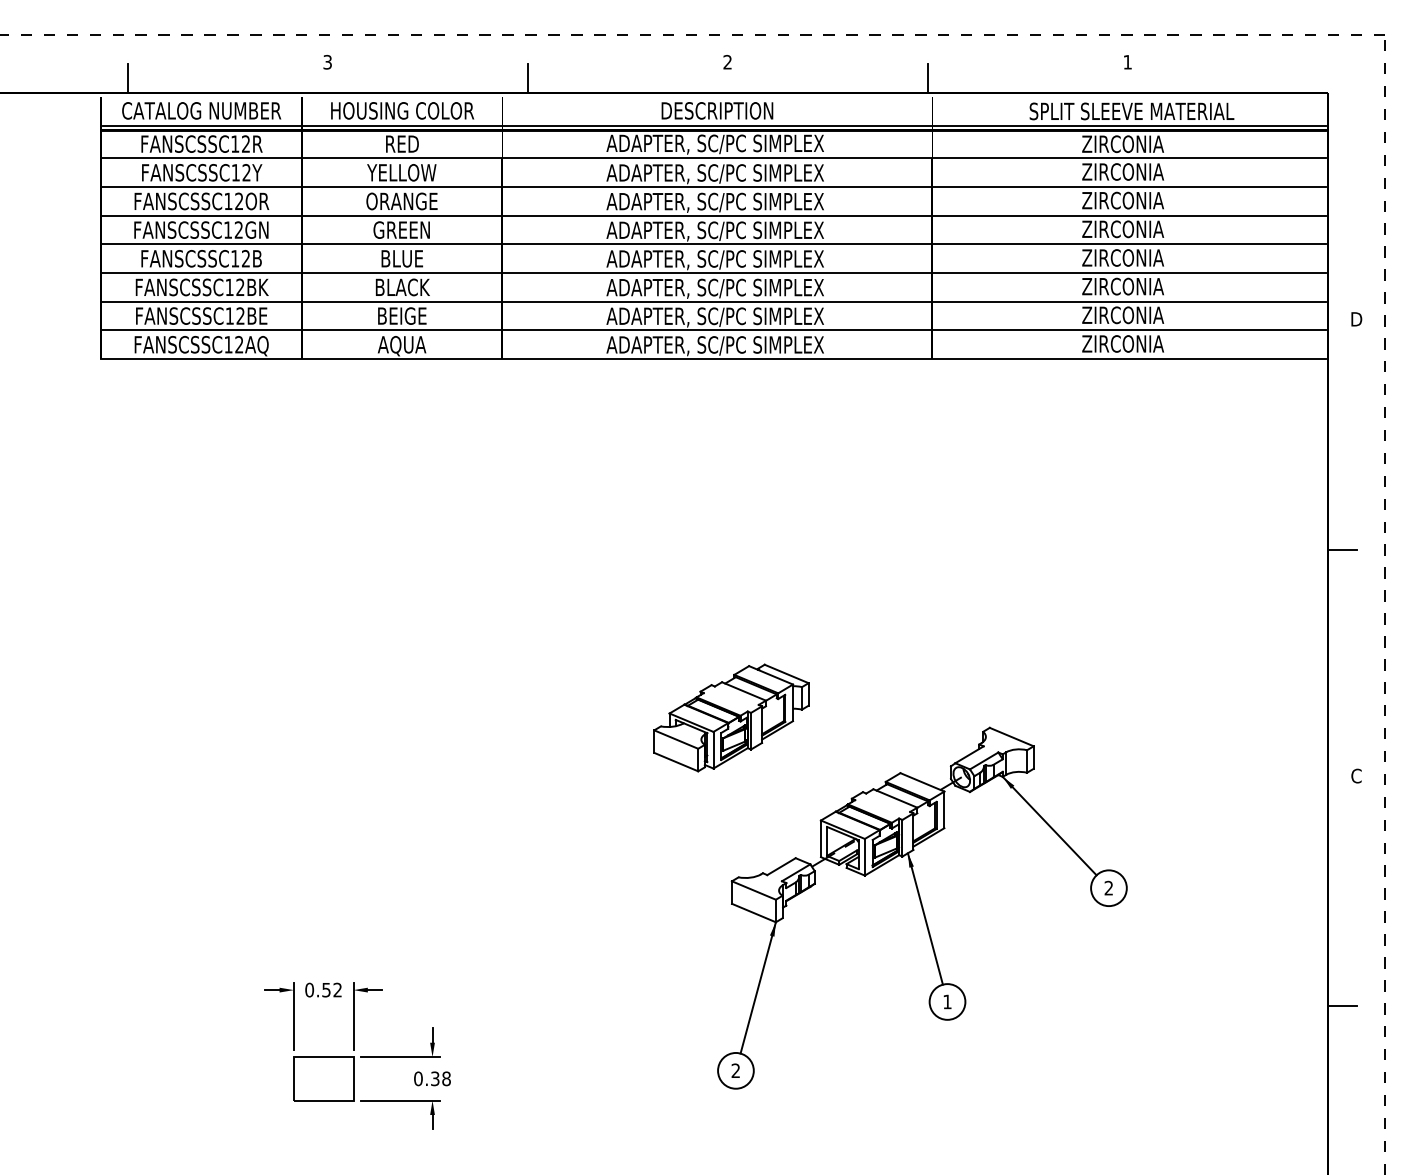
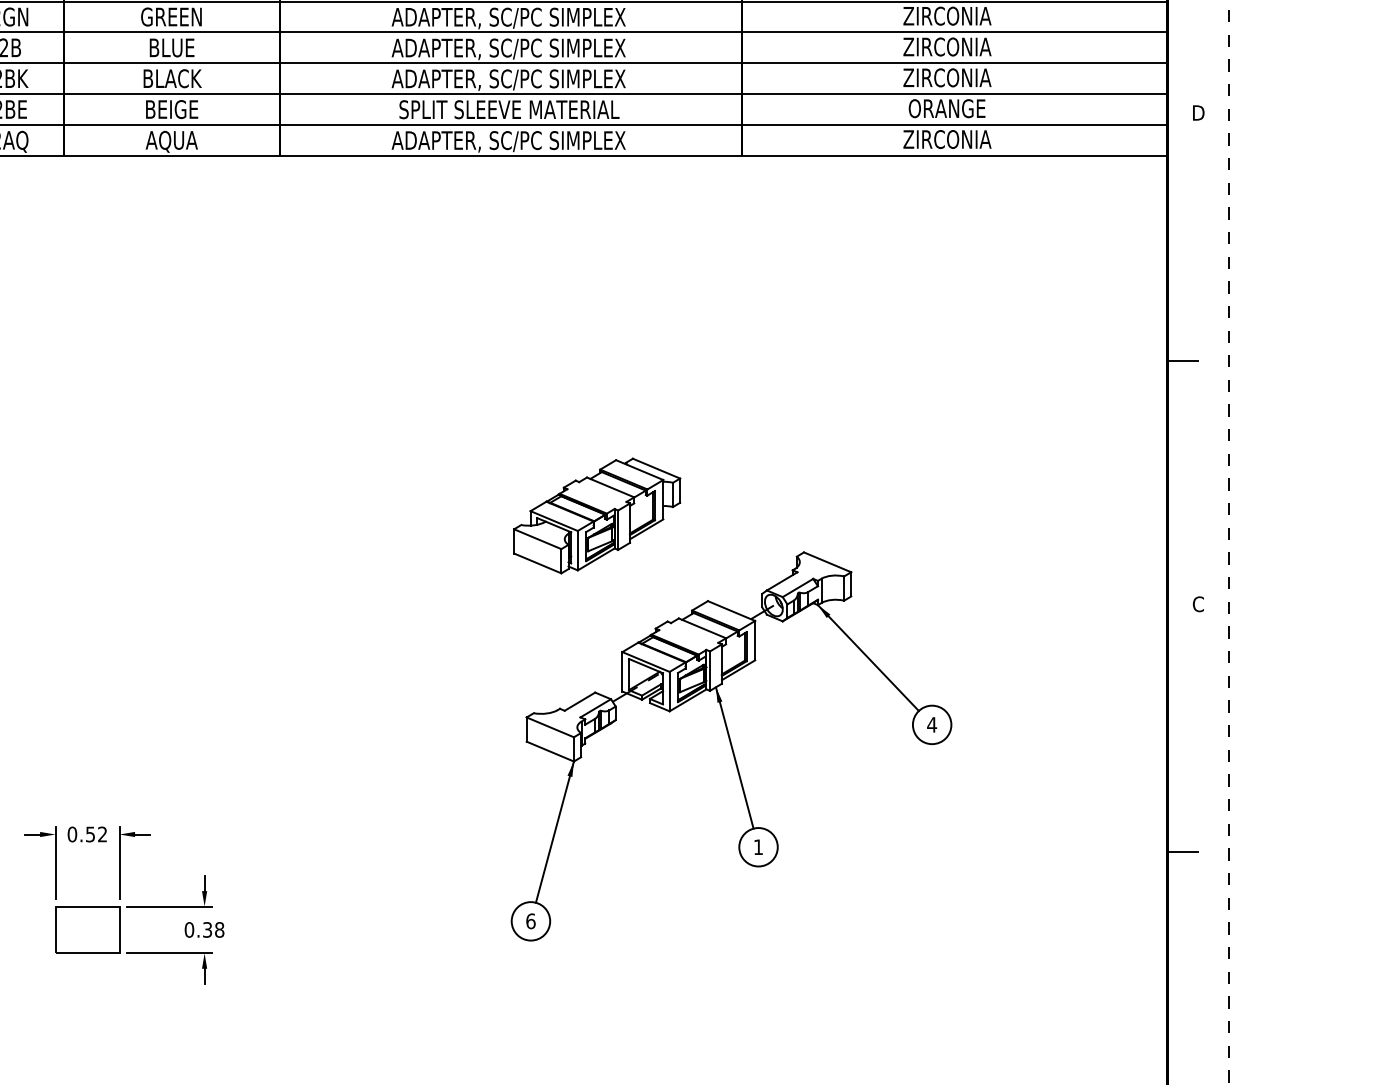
text: (1123, 315) -> (947, 108), ZIRCONIA -> ORANGE
text: (714, 317) -> (507, 111), ADAPTER, SC/PC SIMPLEX -> SPLIT SLEEVE MATERIAL
part: (731, 717) -> (597, 515), moved
text: (1108, 887) -> (931, 724), 2 -> 4
text: (735, 1070) -> (530, 920), 2 -> 6

